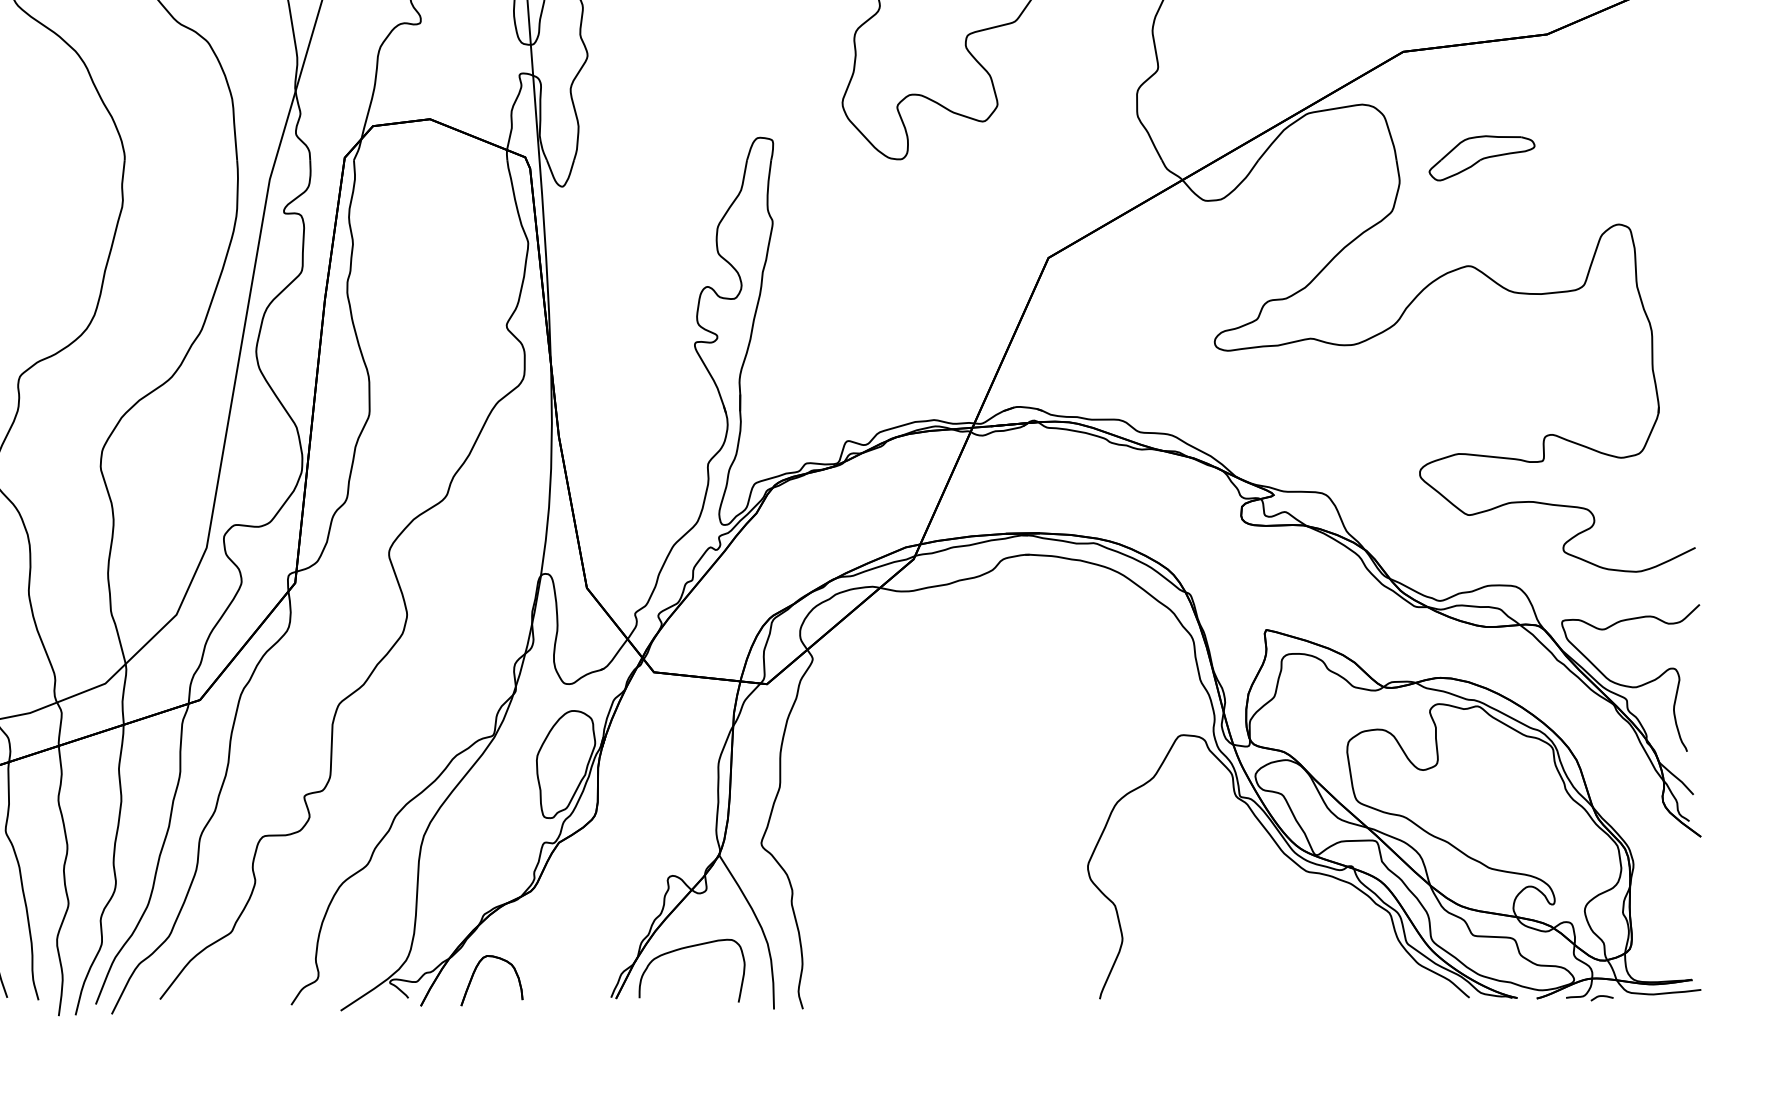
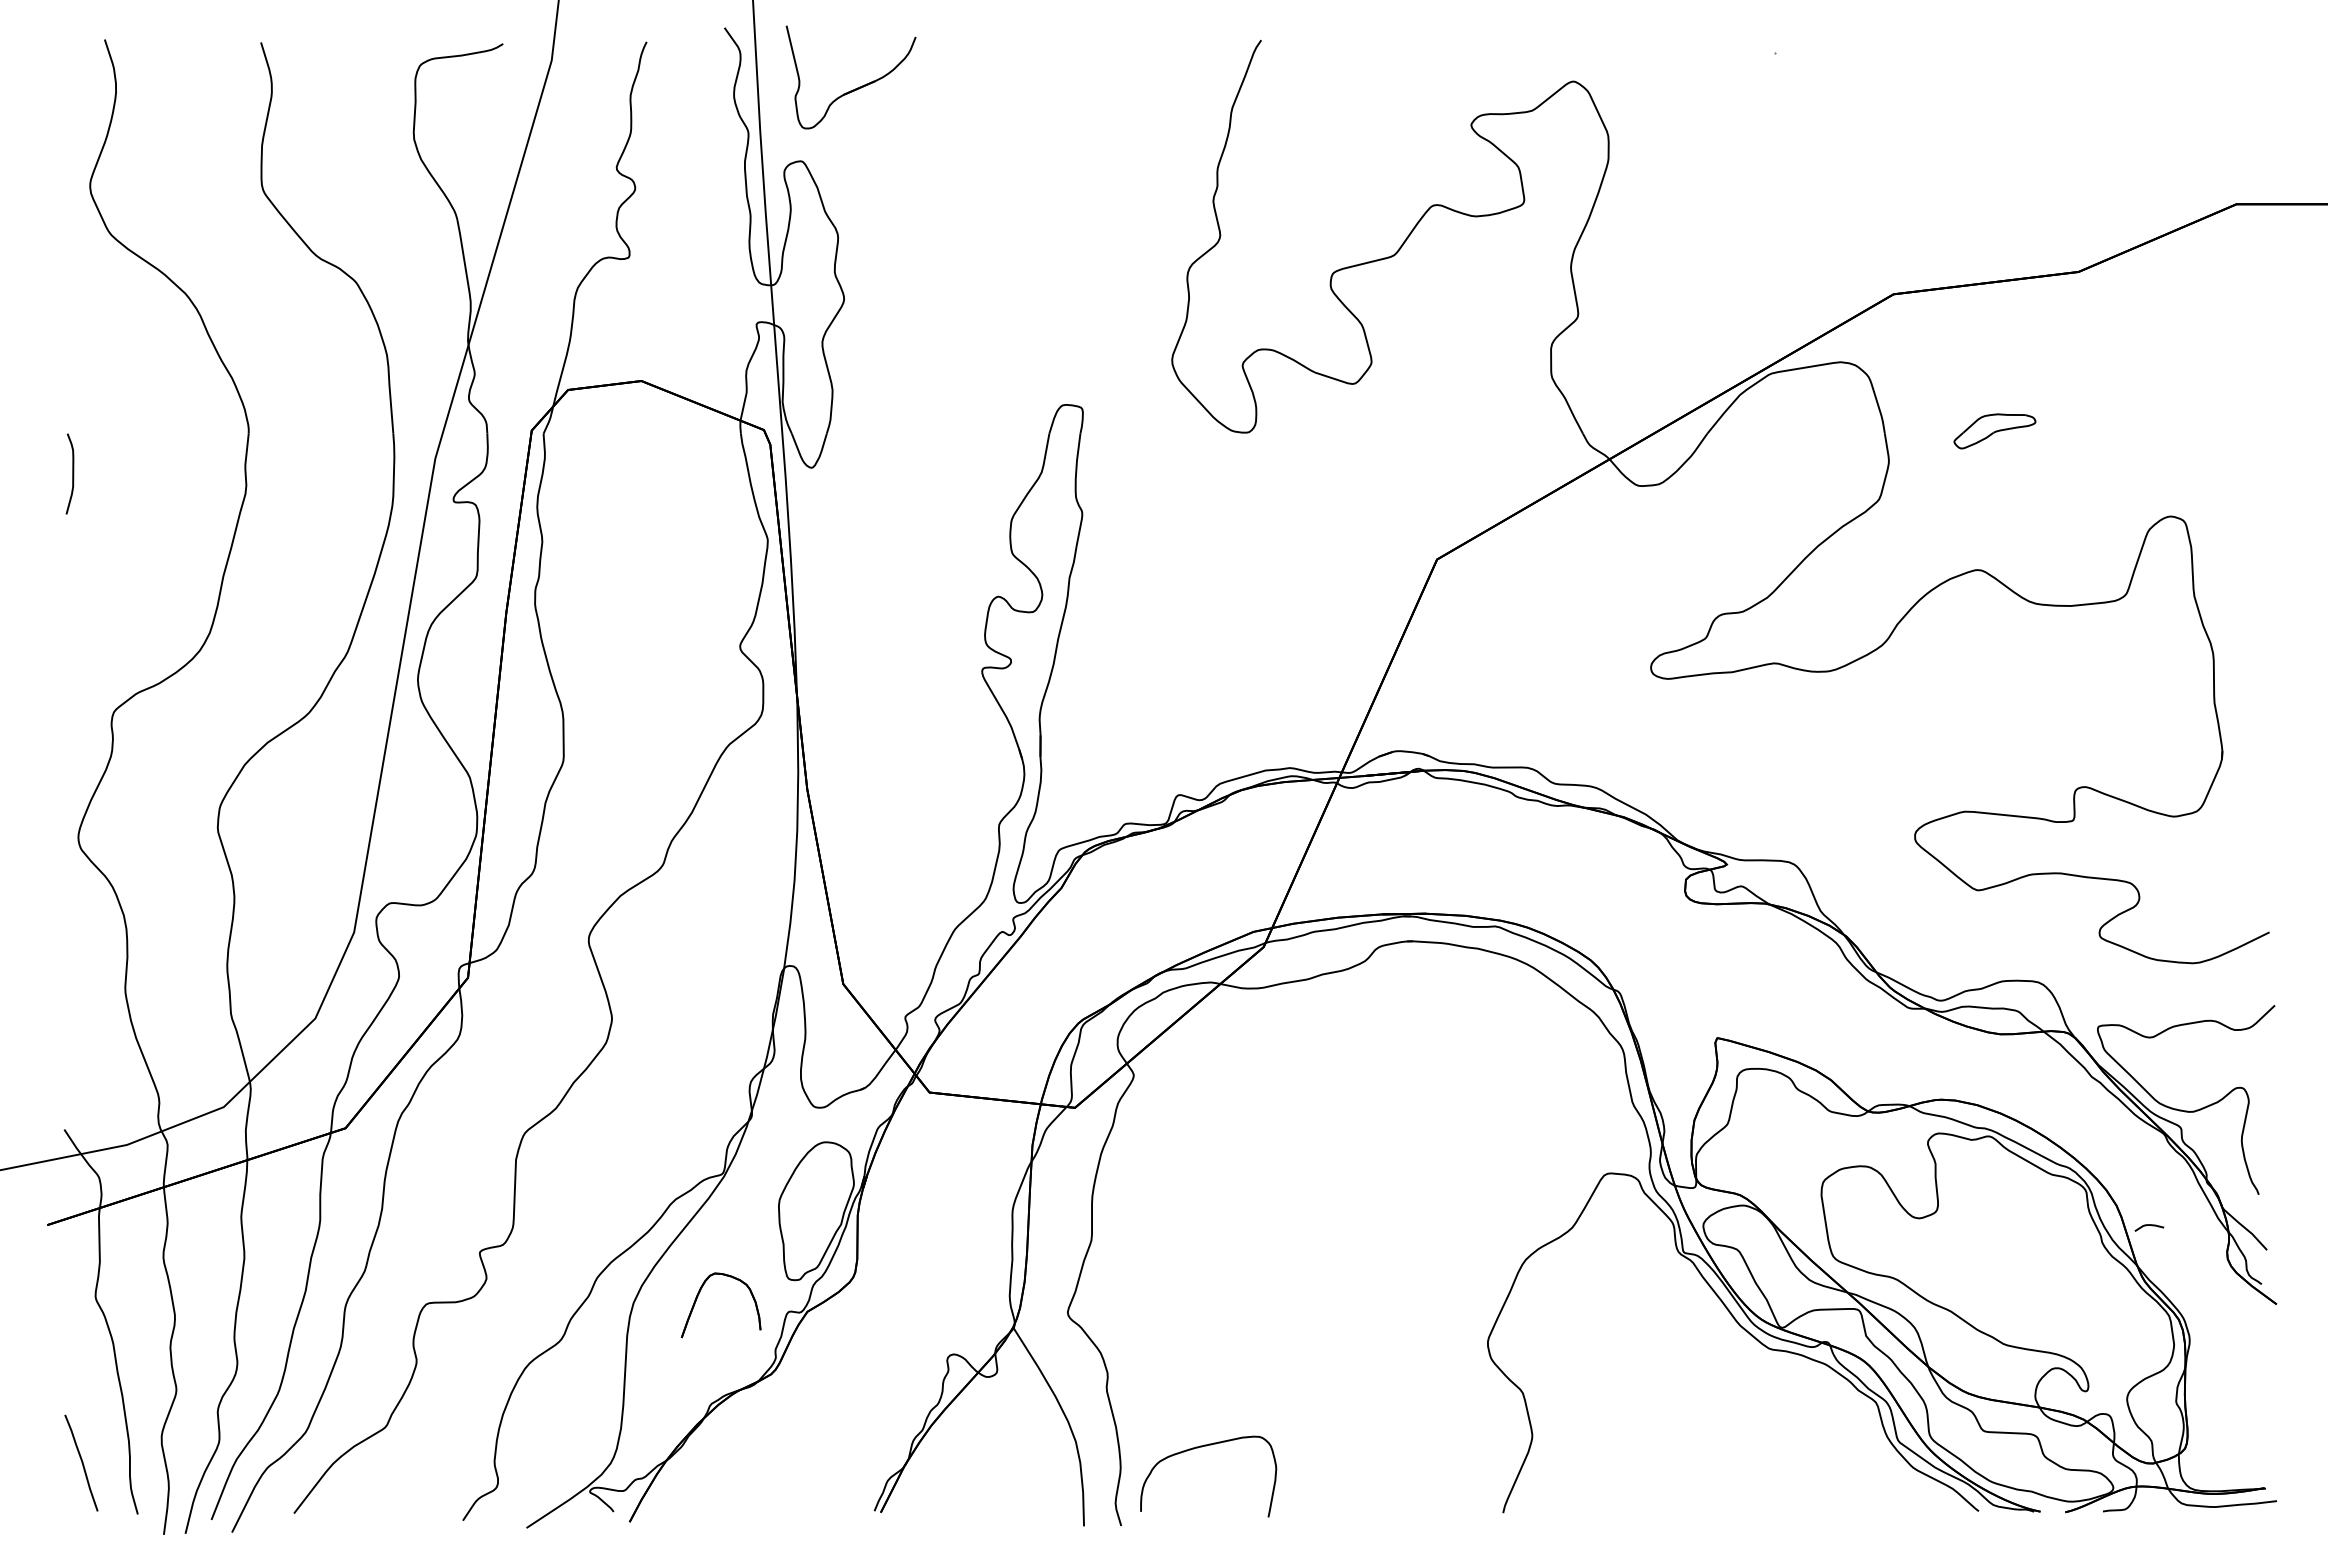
part: (1481, 158) -> (1994, 431), size x0.6
curve: (687, 948) -> (1202, 1447), moved
part: (475, 972) -> (699, 1294), moved
curve: (1602, 996) -> (2149, 1225), moved

